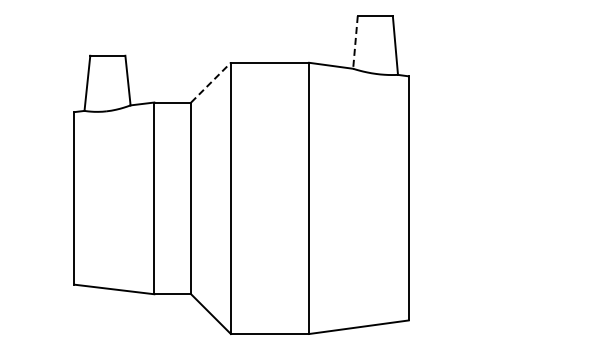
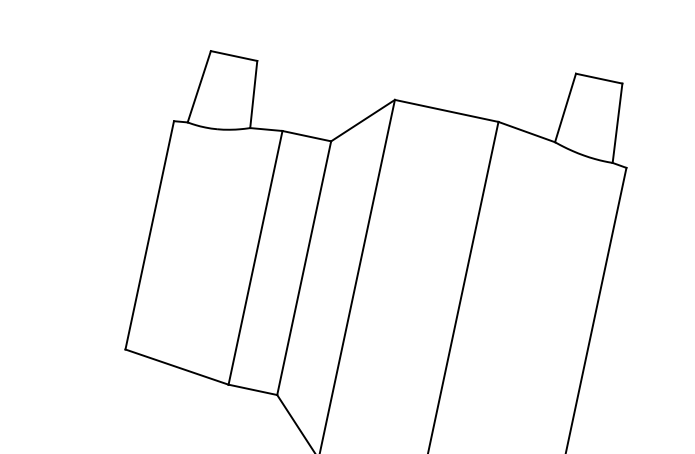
line: (355, 42) -> (565, 108), dashed -> solid
line: (211, 82) -> (363, 120), dashed -> solid

